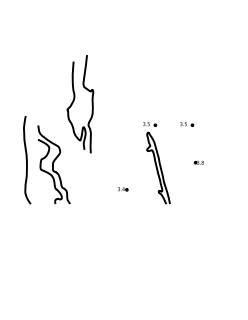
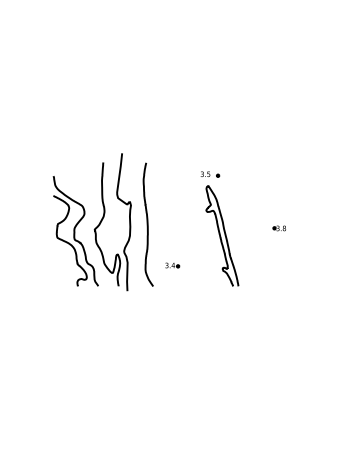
part: (74, 100) -> (104, 217), moved
part: (187, 124) -> (262, 174), removed
curve: (26, 160) -> (147, 224), moved

